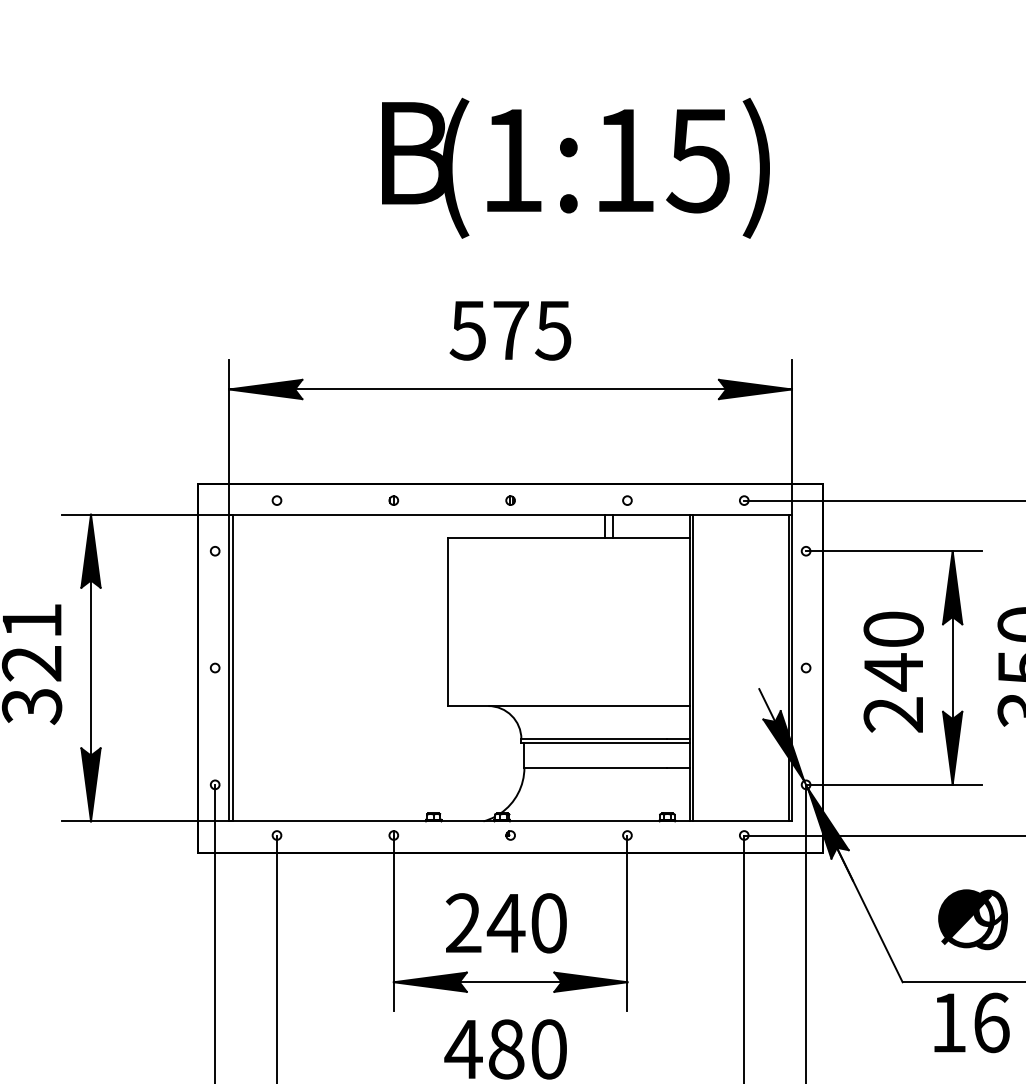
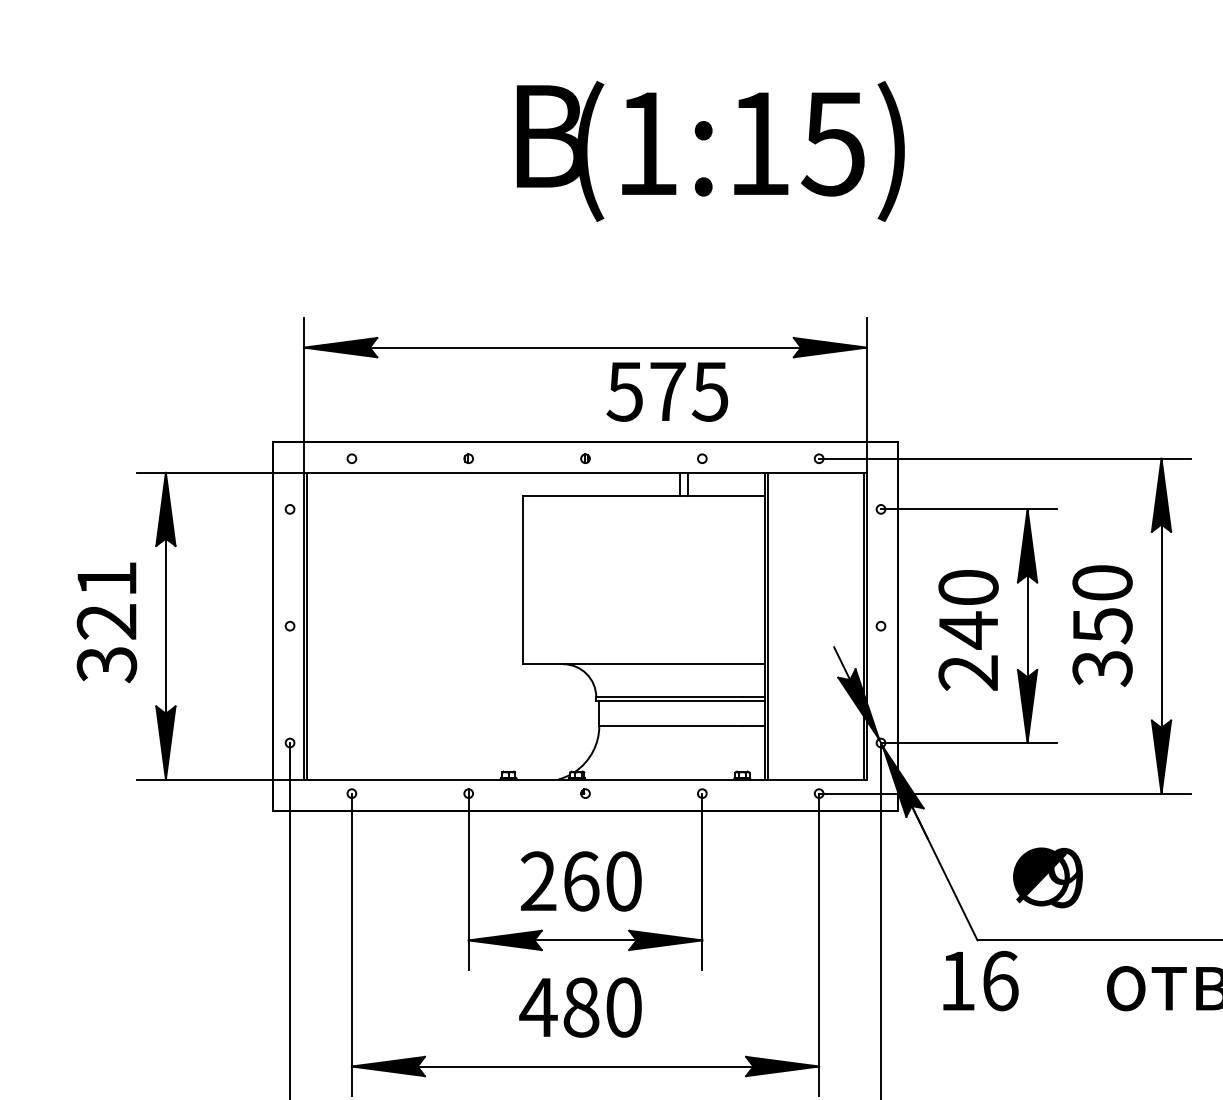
text: (575, 168) -> (710, 151), moved
text: (510, 330) -> (667, 391), moved
text: (505, 923) -> (580, 881), 240 -> 260
text: (971, 1023) -> (980, 981), moved

